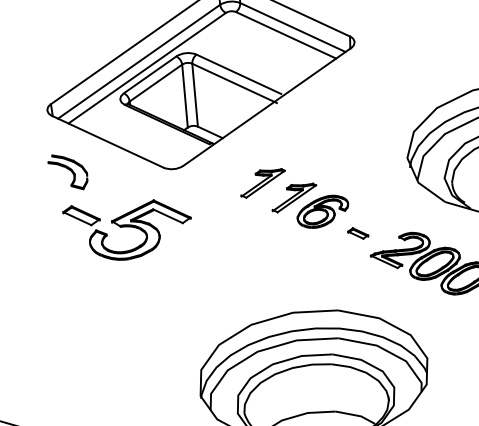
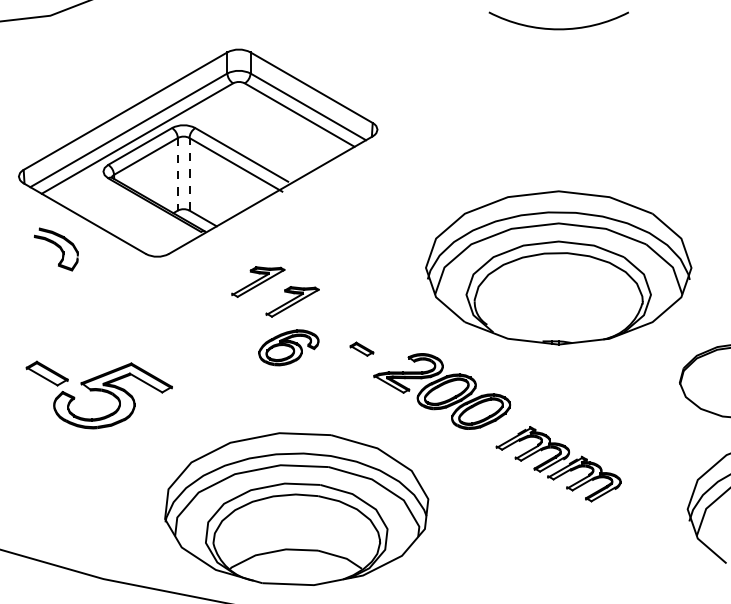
line: (195, 94) -> (189, 173), solid -> dashed
line: (184, 96) -> (177, 174), solid -> dashed
part: (67, 172) -> (55, 249), moved
part: (322, 211) -> (288, 347), moved
part: (127, 229) -> (98, 394), moved

